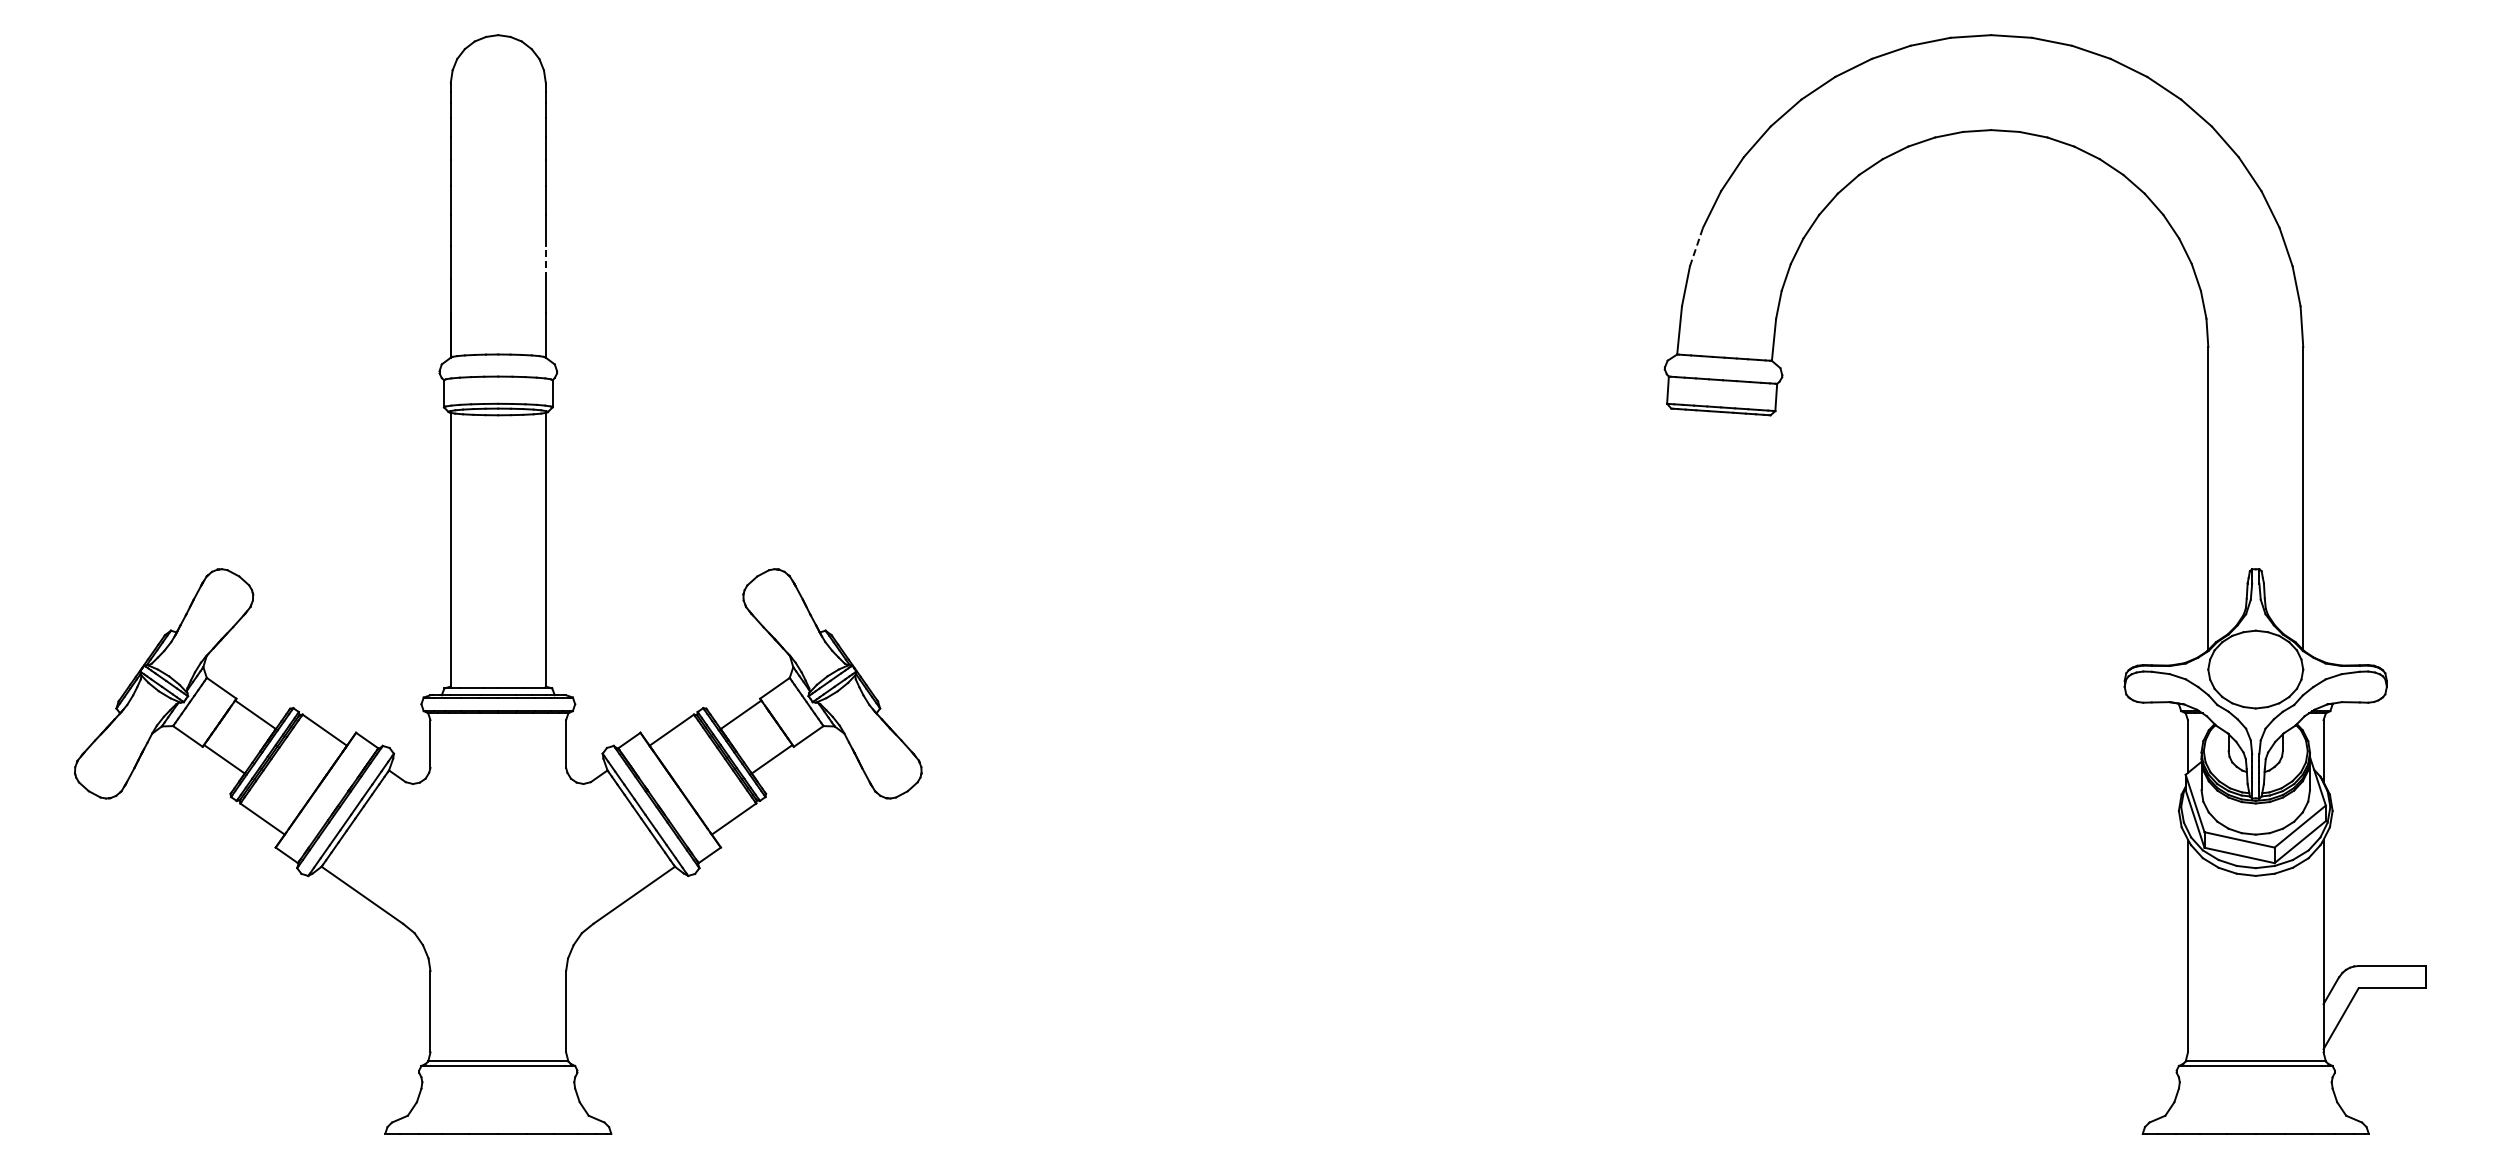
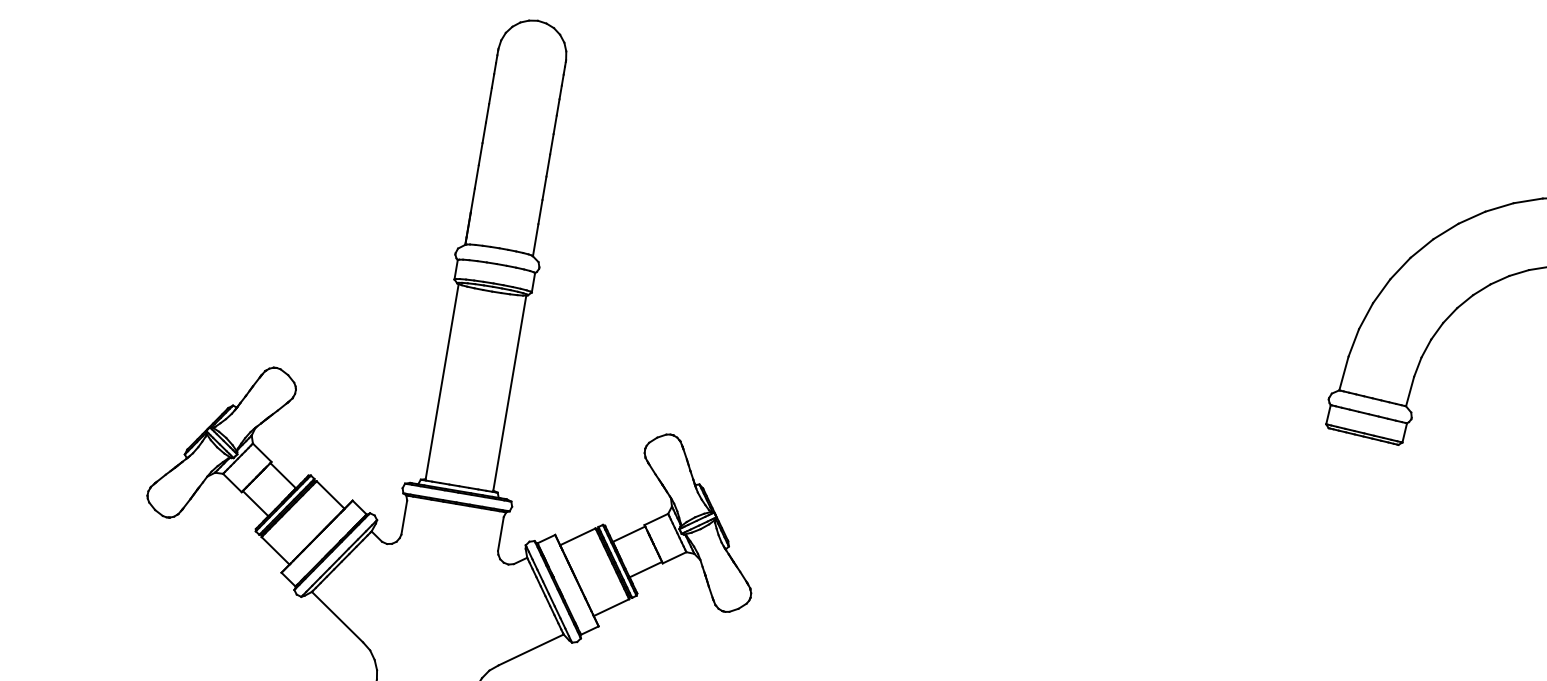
line: (1696, 246) -> (1366, 315), dashed -> solid
line: (545, 261) -> (544, 187), dashed -> solid

